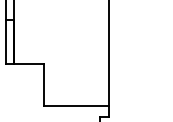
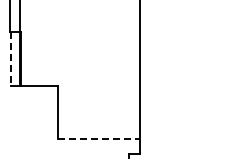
line: (5, 42) -> (10, 59), solid -> dashed
line: (76, 106) -> (99, 139), solid -> dashed

